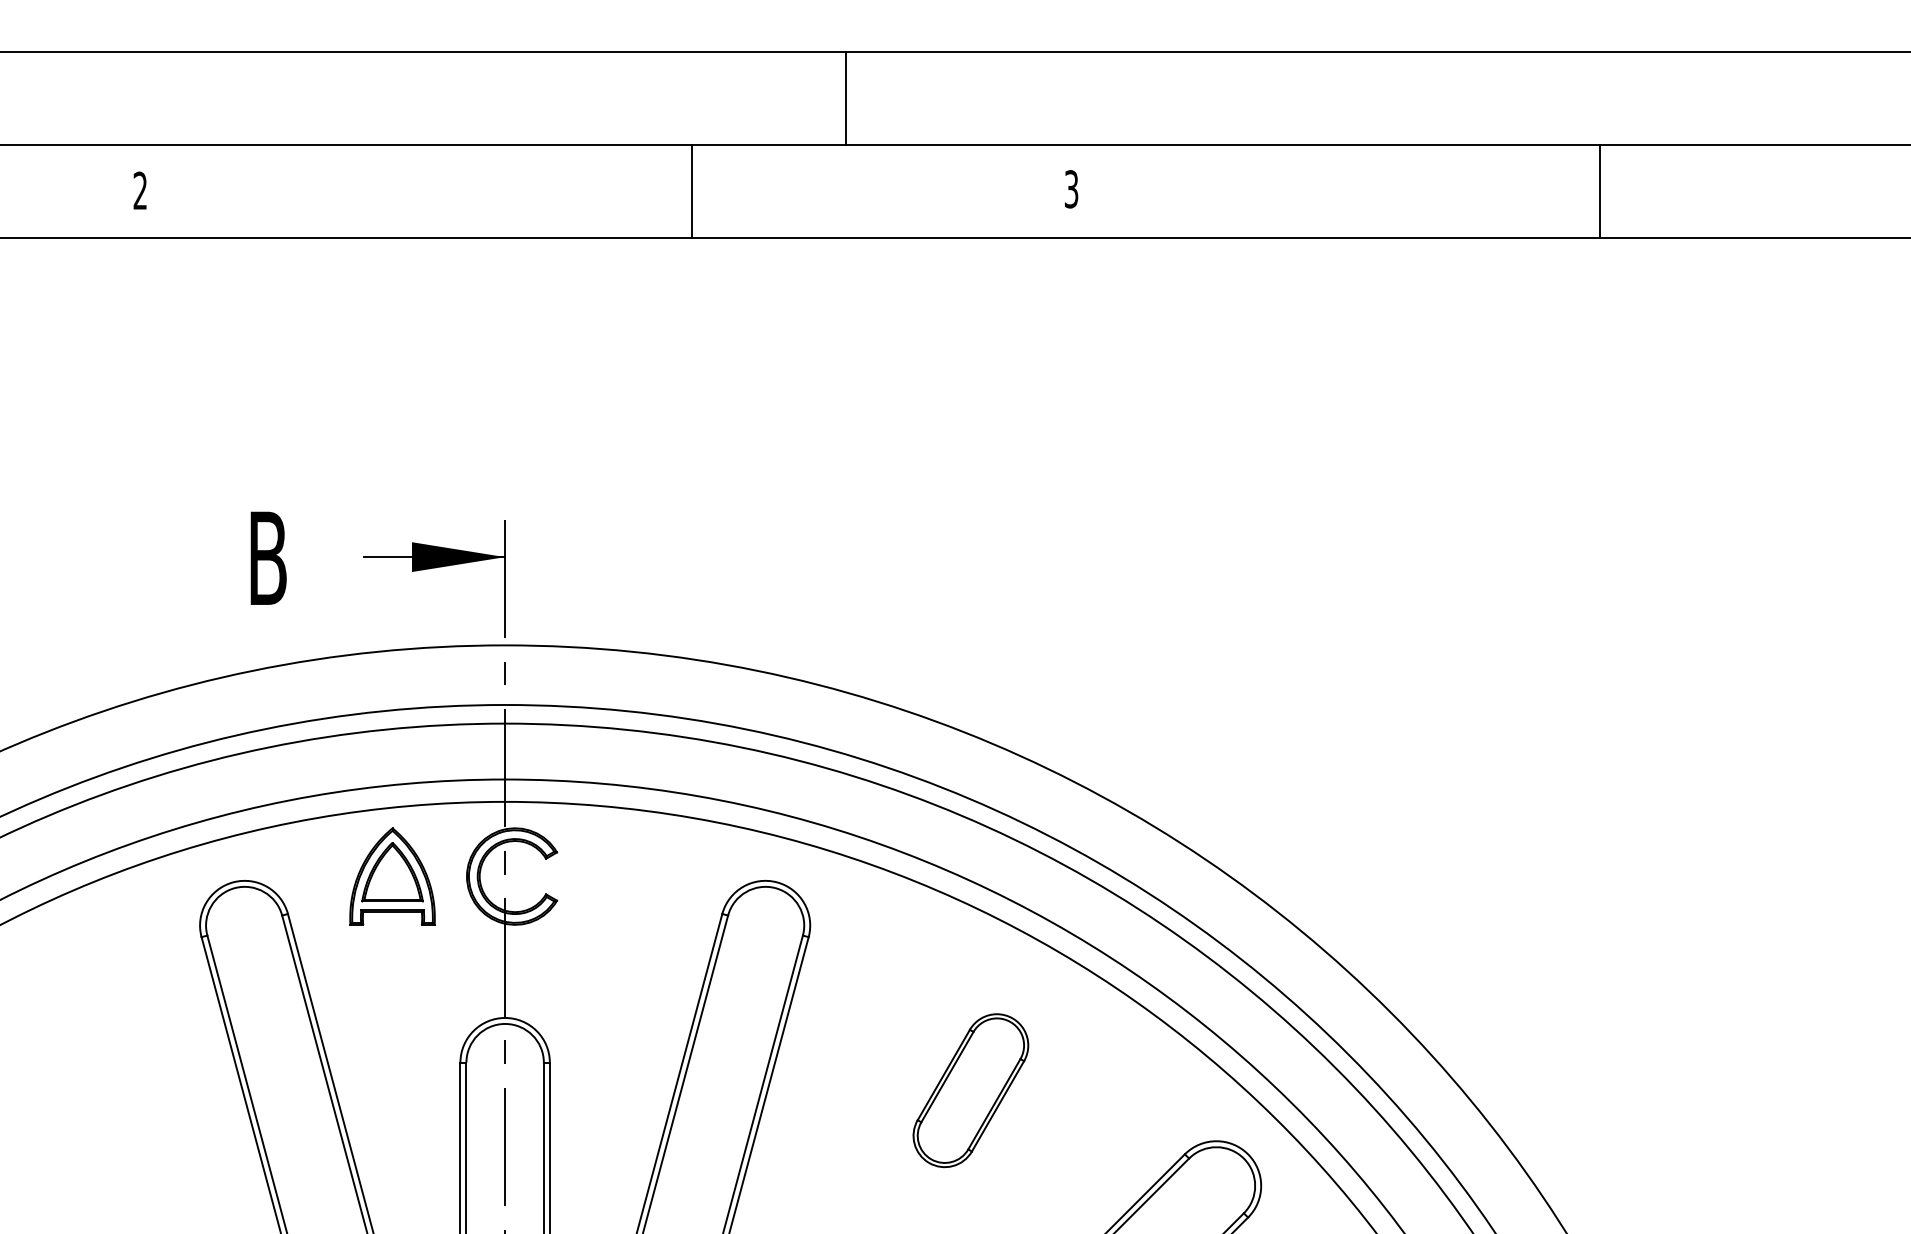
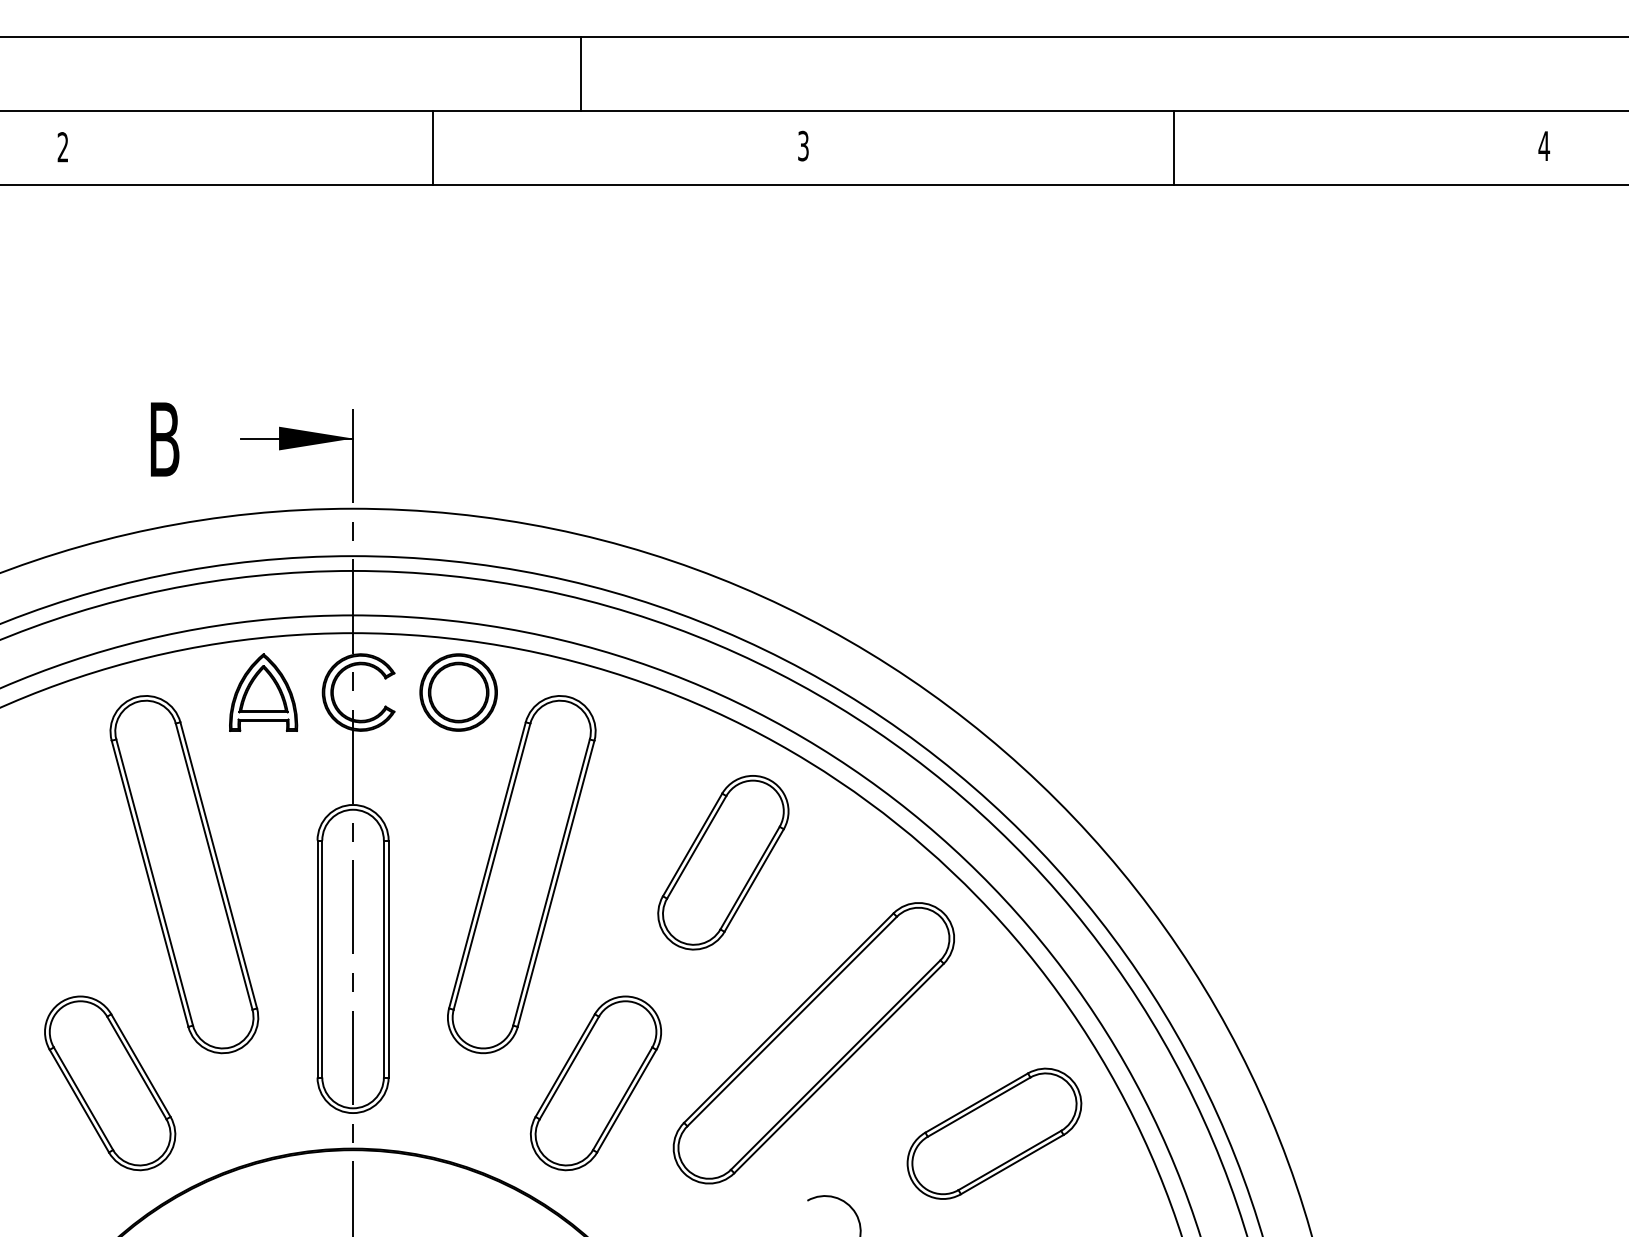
line: (846, 99) -> (581, 74), moved
line: (691, 192) -> (432, 148), moved
line: (1599, 192) -> (1173, 148), moved
part: (637, 876) -> (458, 692), added
part: (971, 1090) -> (723, 862), size x1.43

